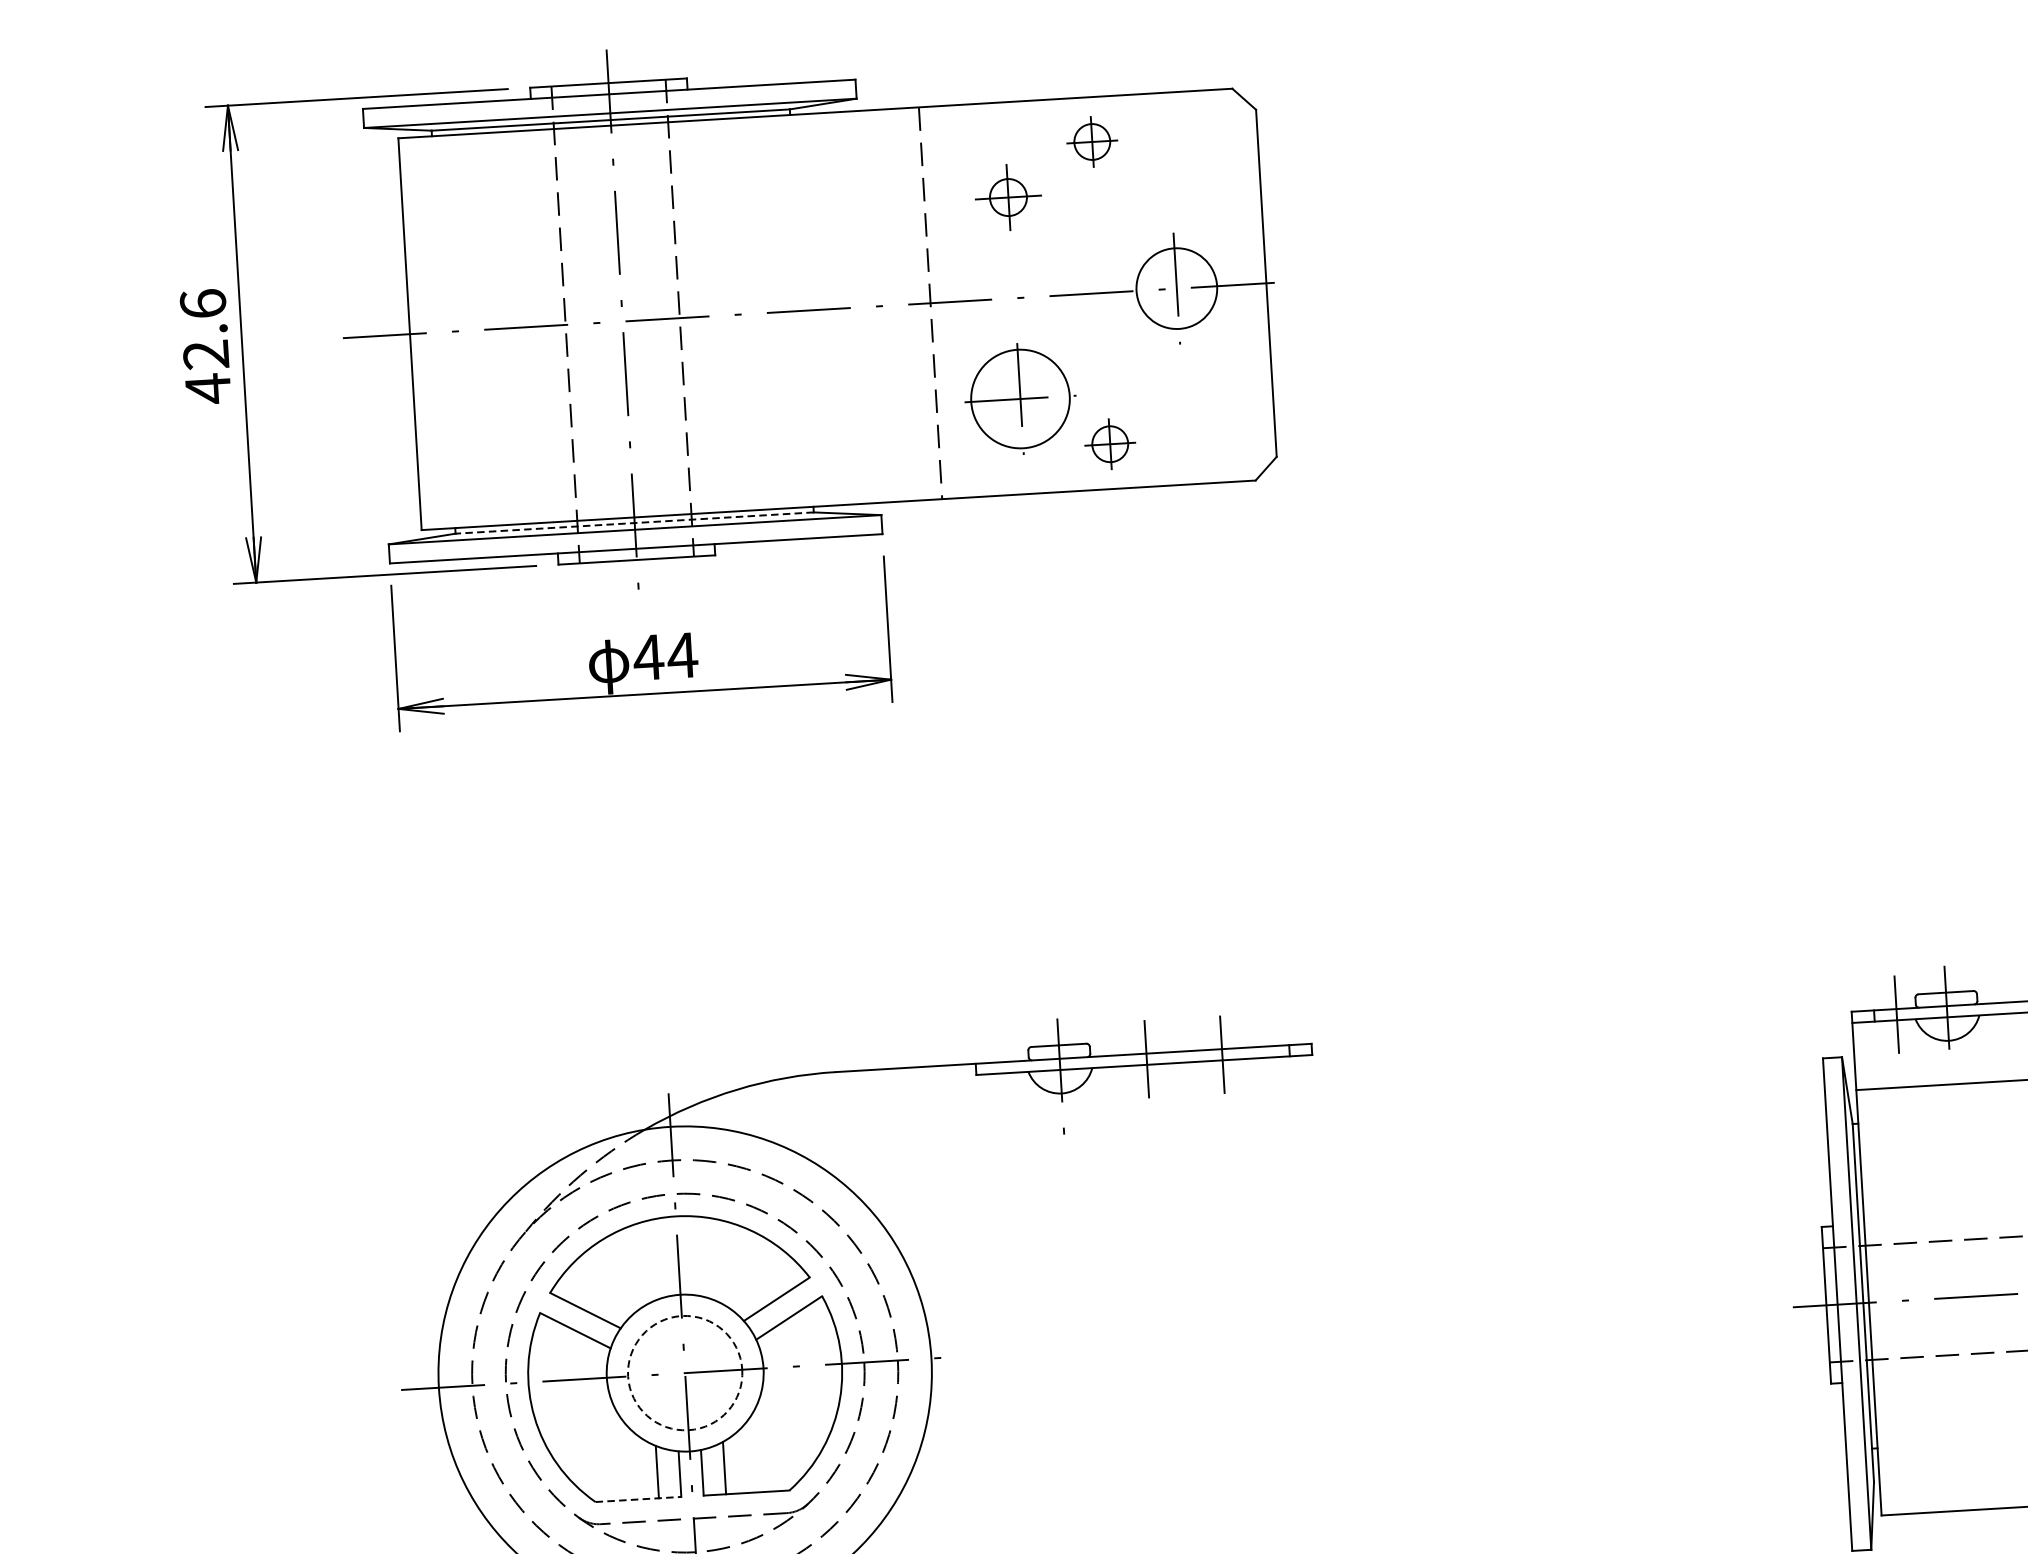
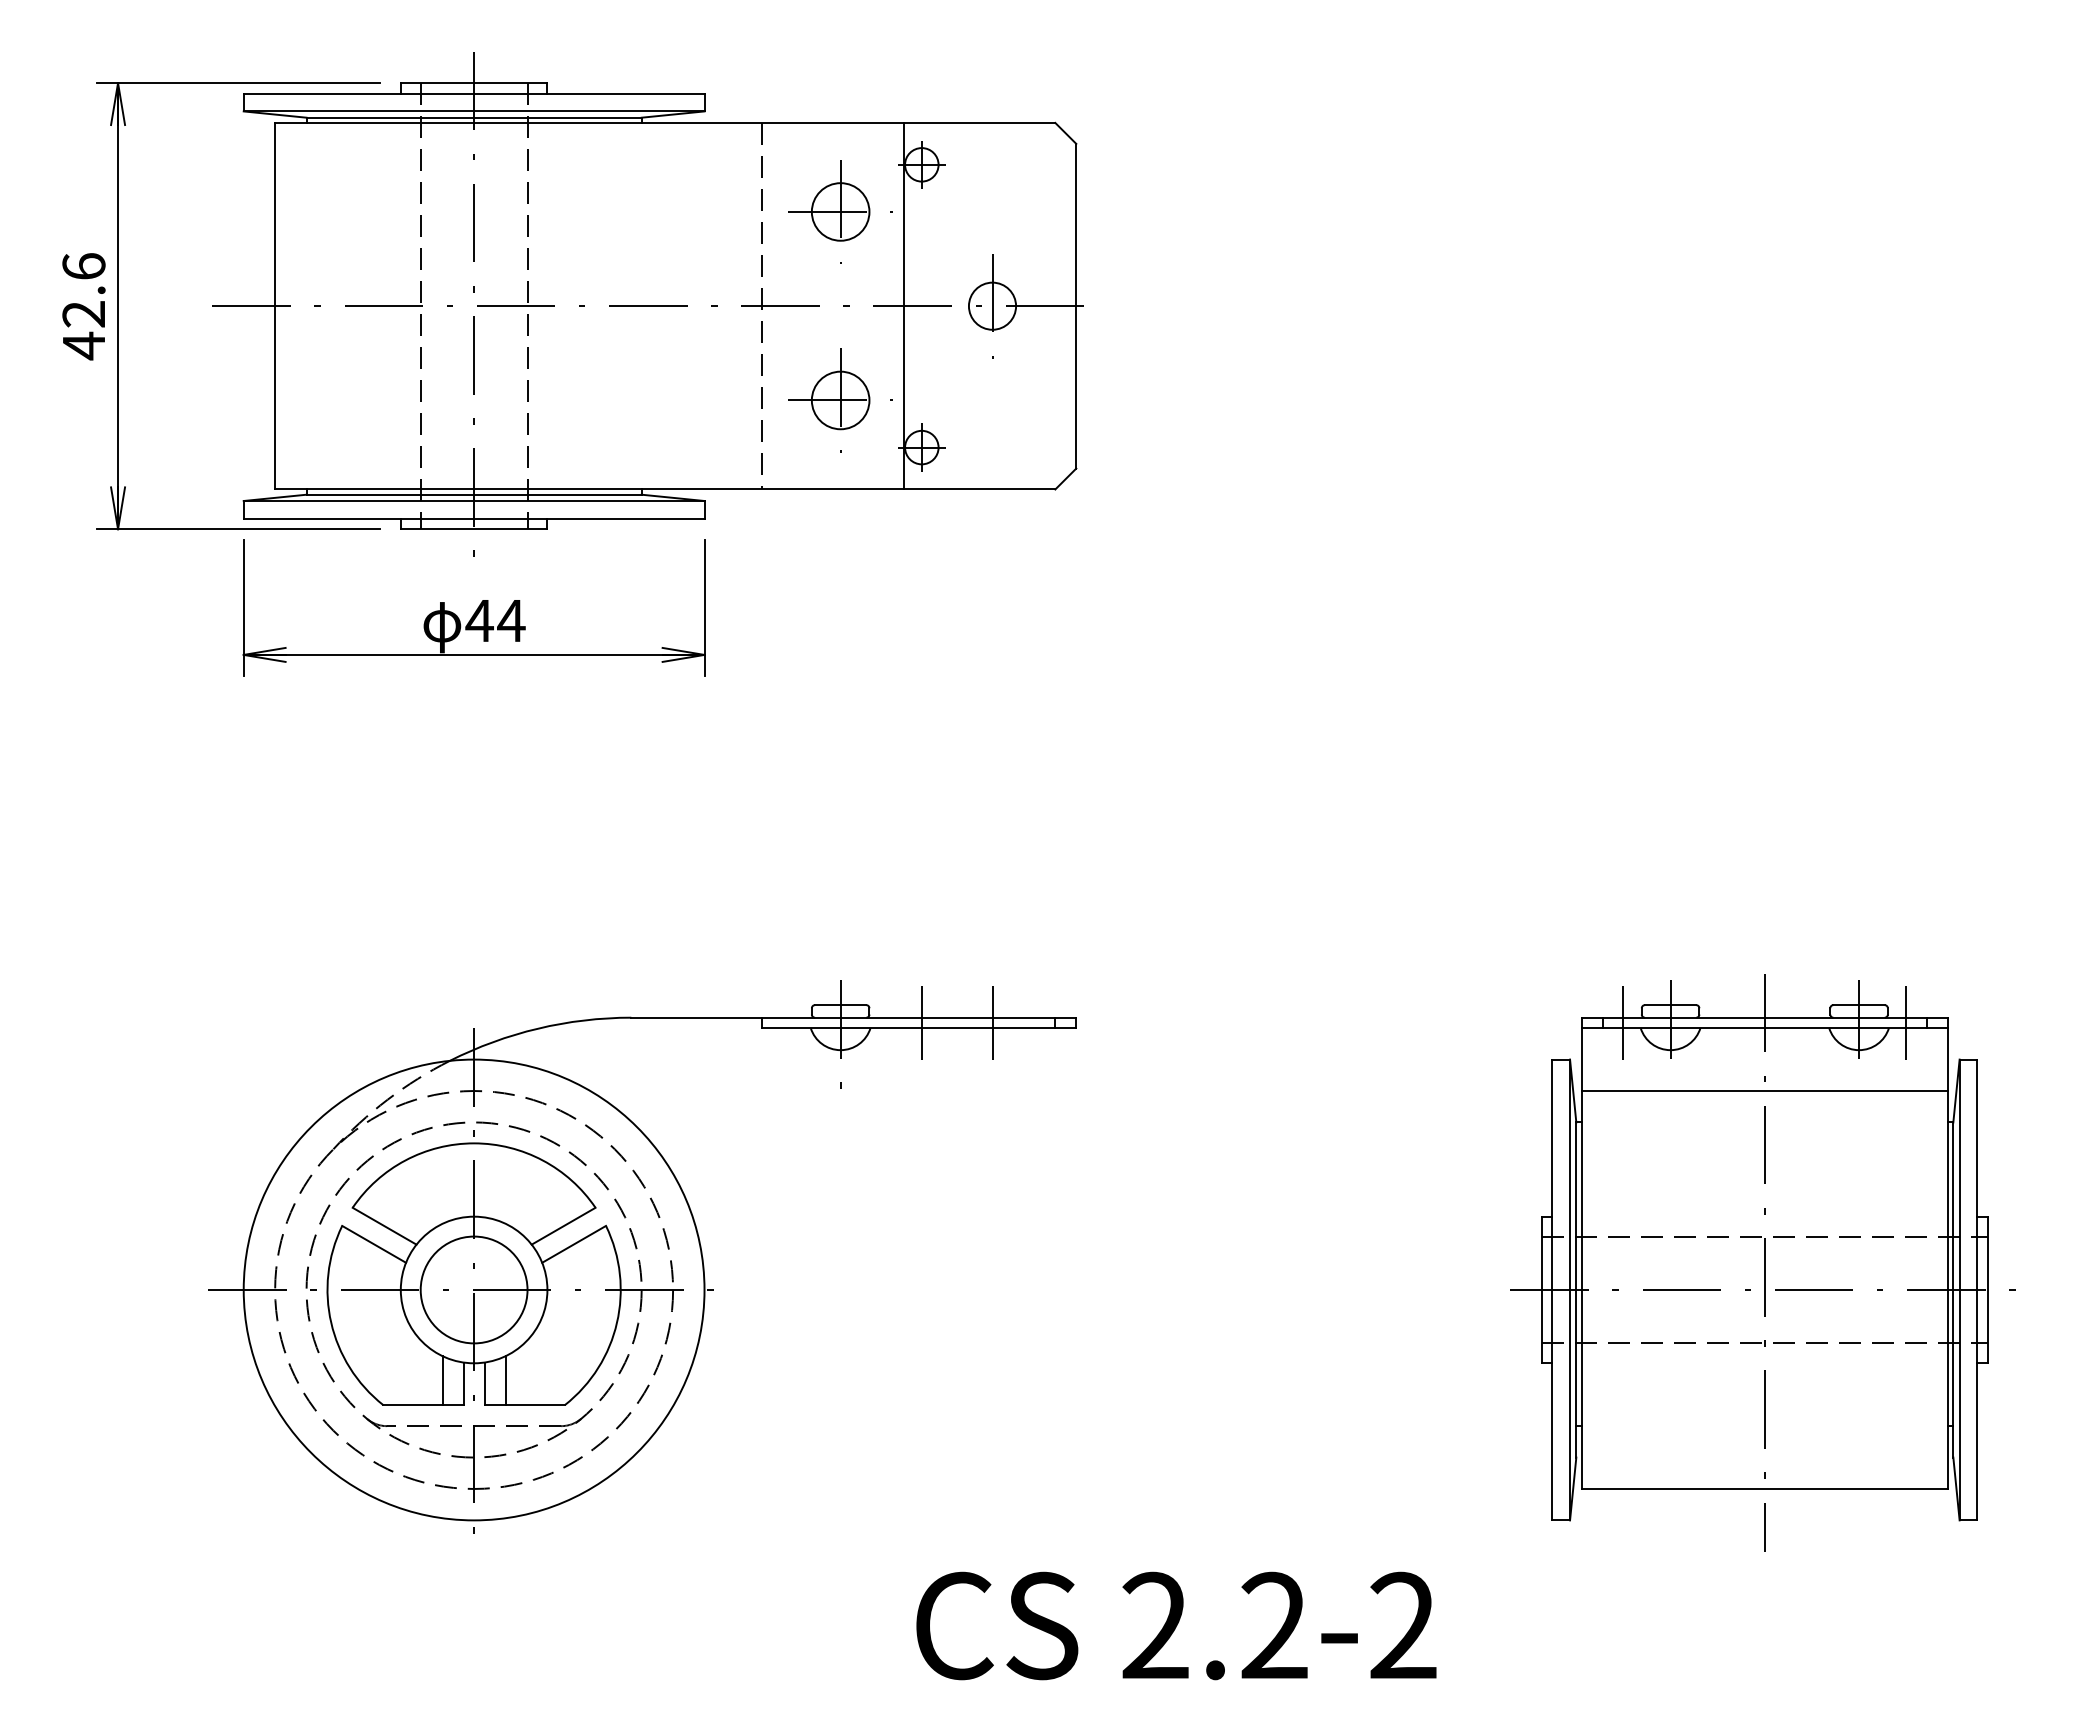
part: (1008, 197) -> (840, 211), size x1.67
circle: (1176, 287) -> (992, 305), size x0.62
line: (1081, 293) -> (903, 305), added
circle: (1020, 399) -> (840, 400), size x0.62
line: (635, 522) -> (474, 494), dashed -> solid
circle: (684, 1372) -> (473, 1289), dashed -> solid
line: (639, 1499) -> (424, 1405), dashed -> solid

